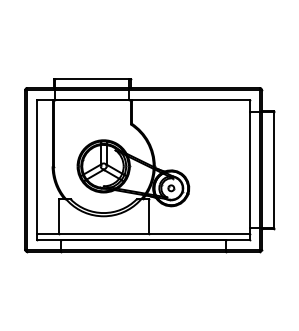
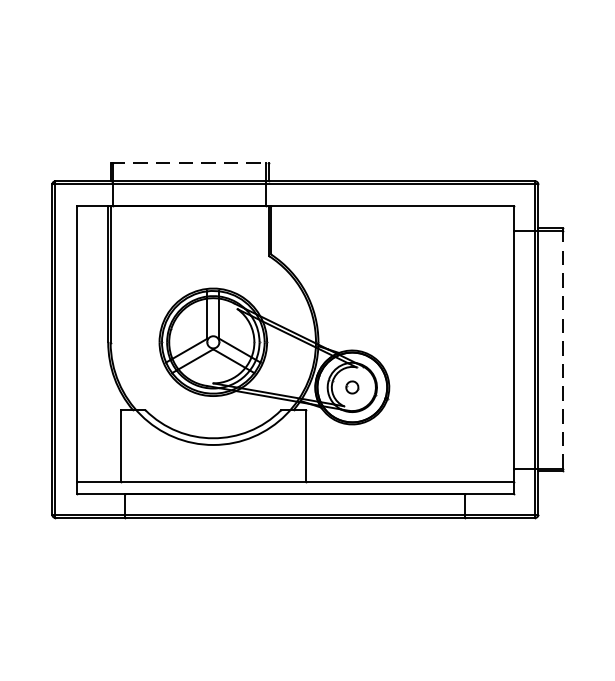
line: (92, 79) -> (190, 163), solid -> dashed
line: (273, 170) -> (562, 350), solid -> dashed

